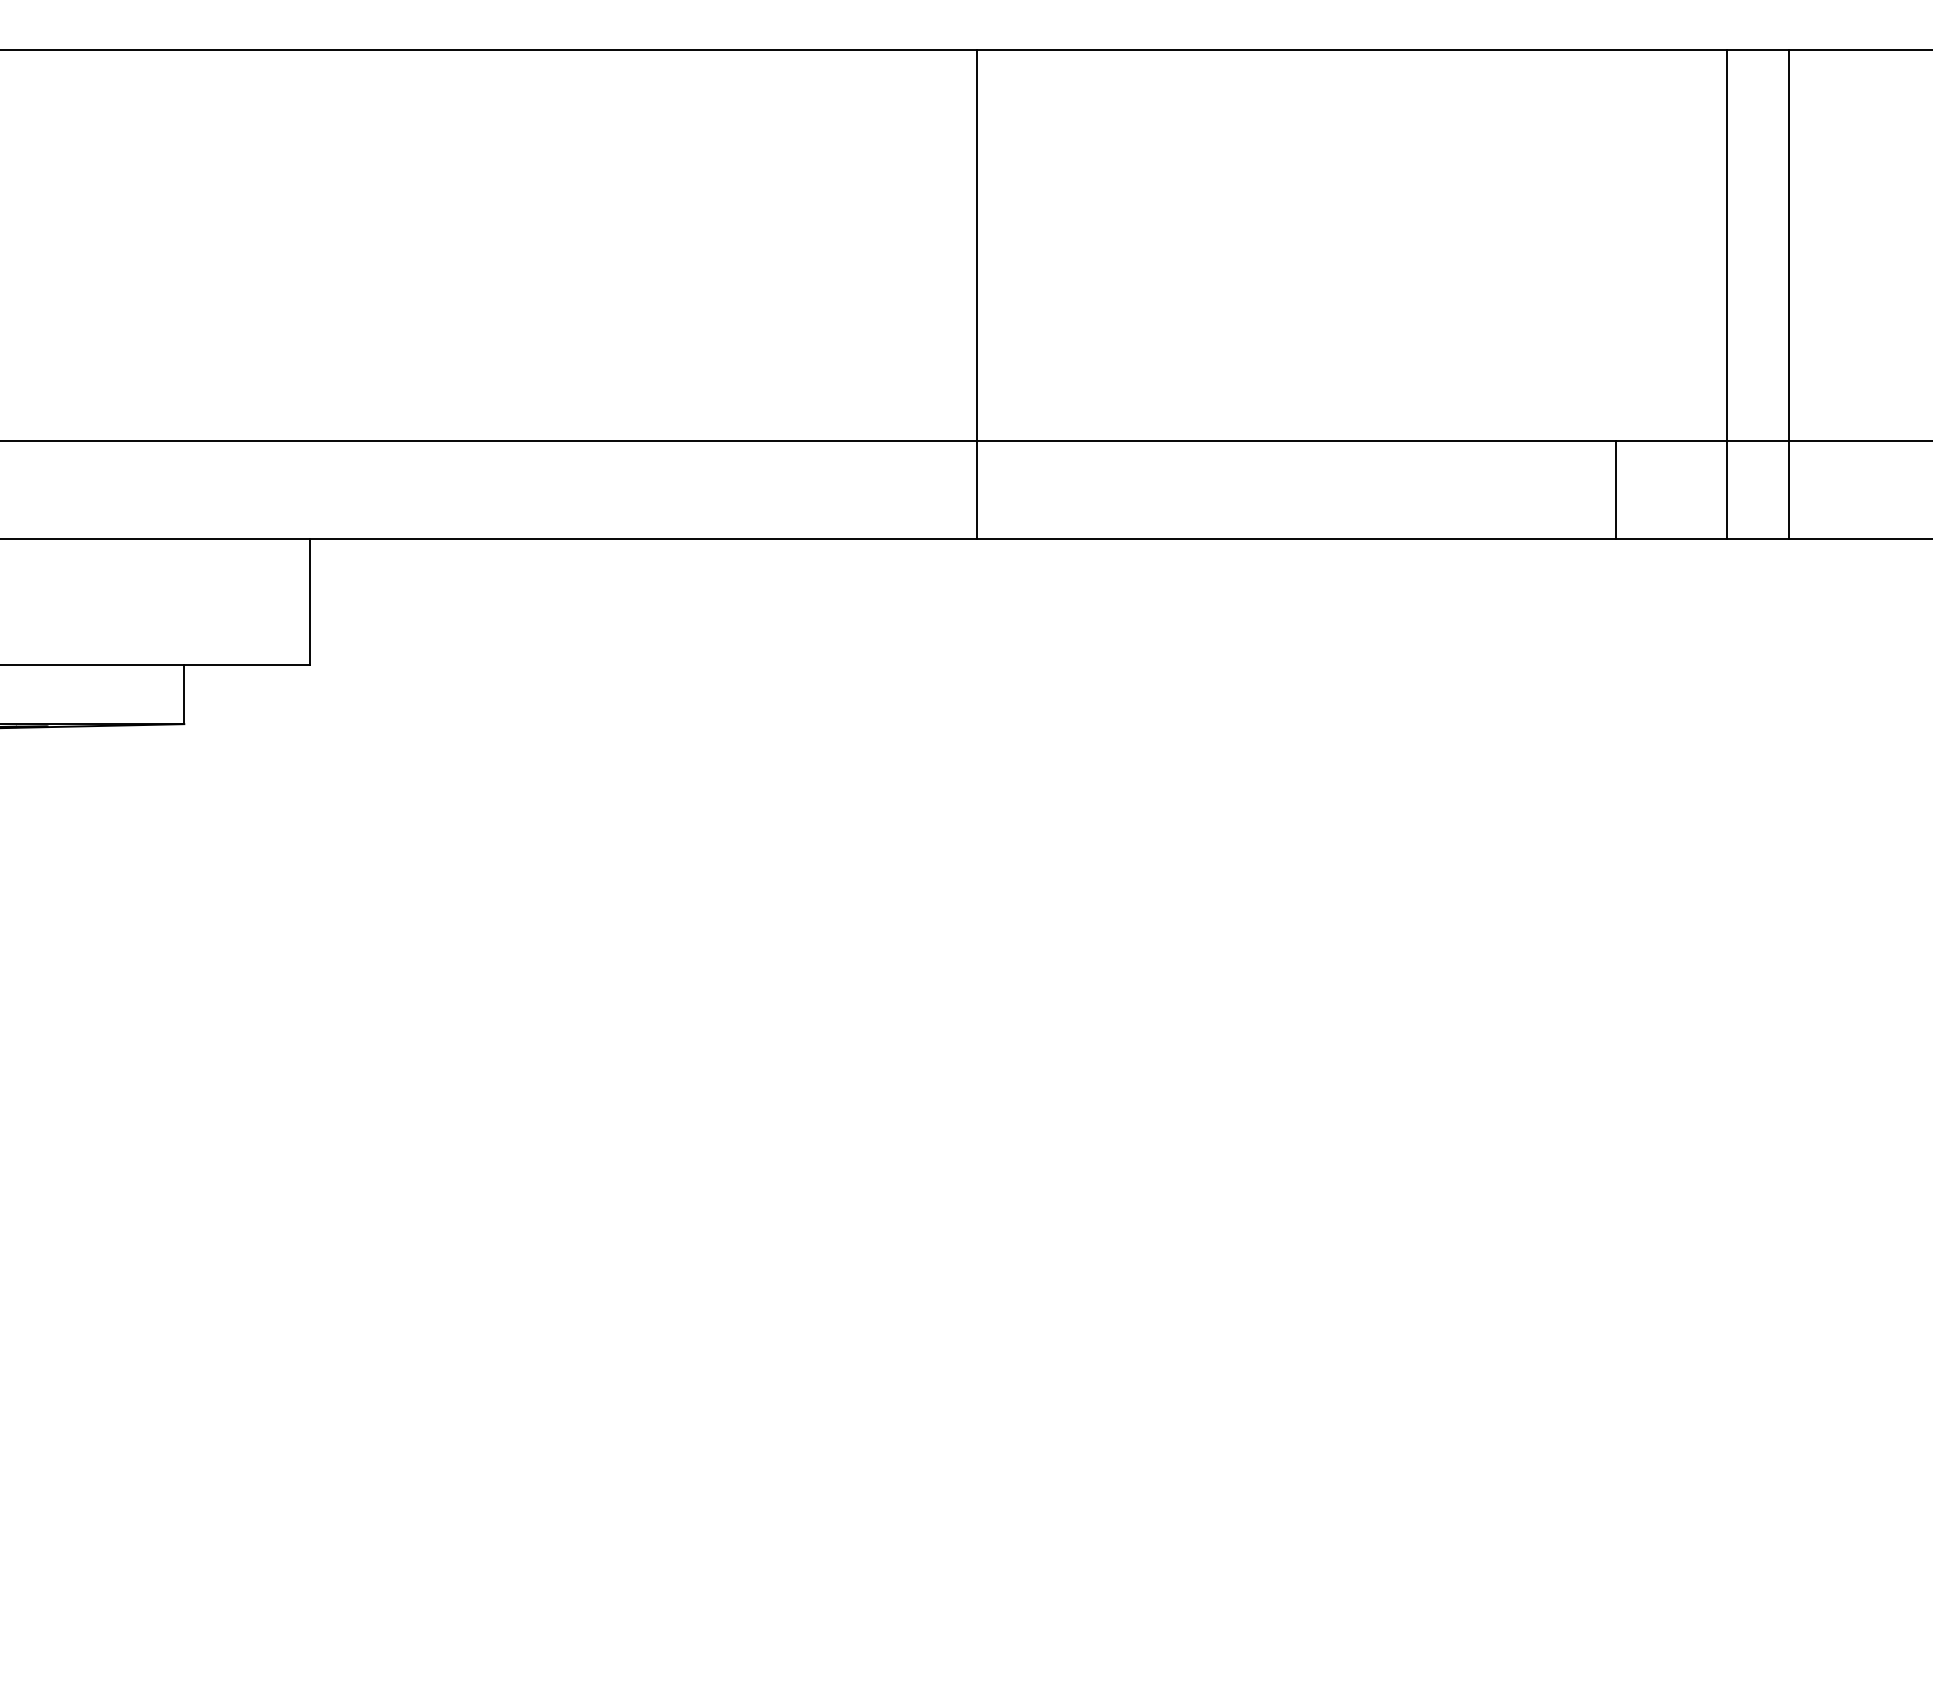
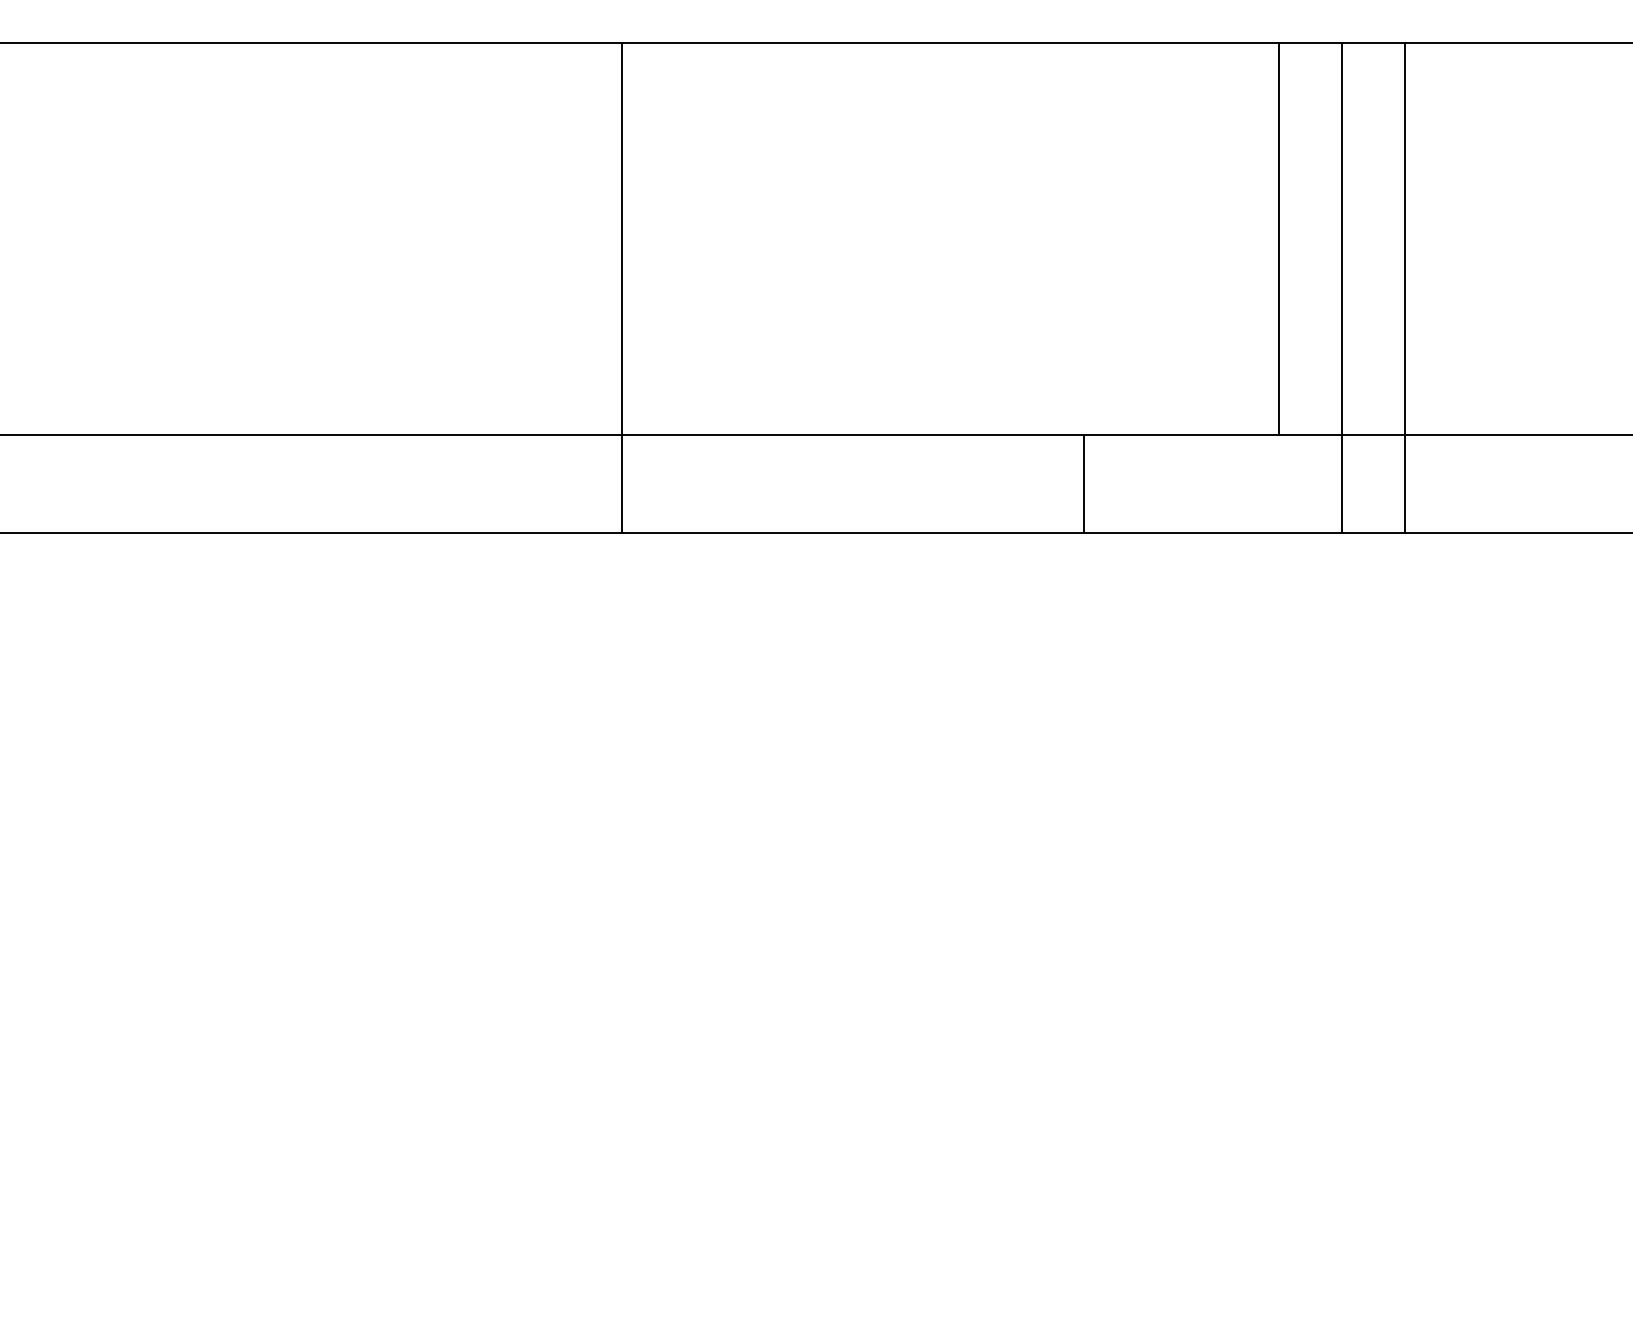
line: (1717, 244) -> (1279, 238), added
line: (976, 294) -> (621, 288), moved
line: (1726, 294) -> (1341, 288), moved
line: (1789, 294) -> (1404, 288), moved
line: (1615, 489) -> (1083, 483), moved

